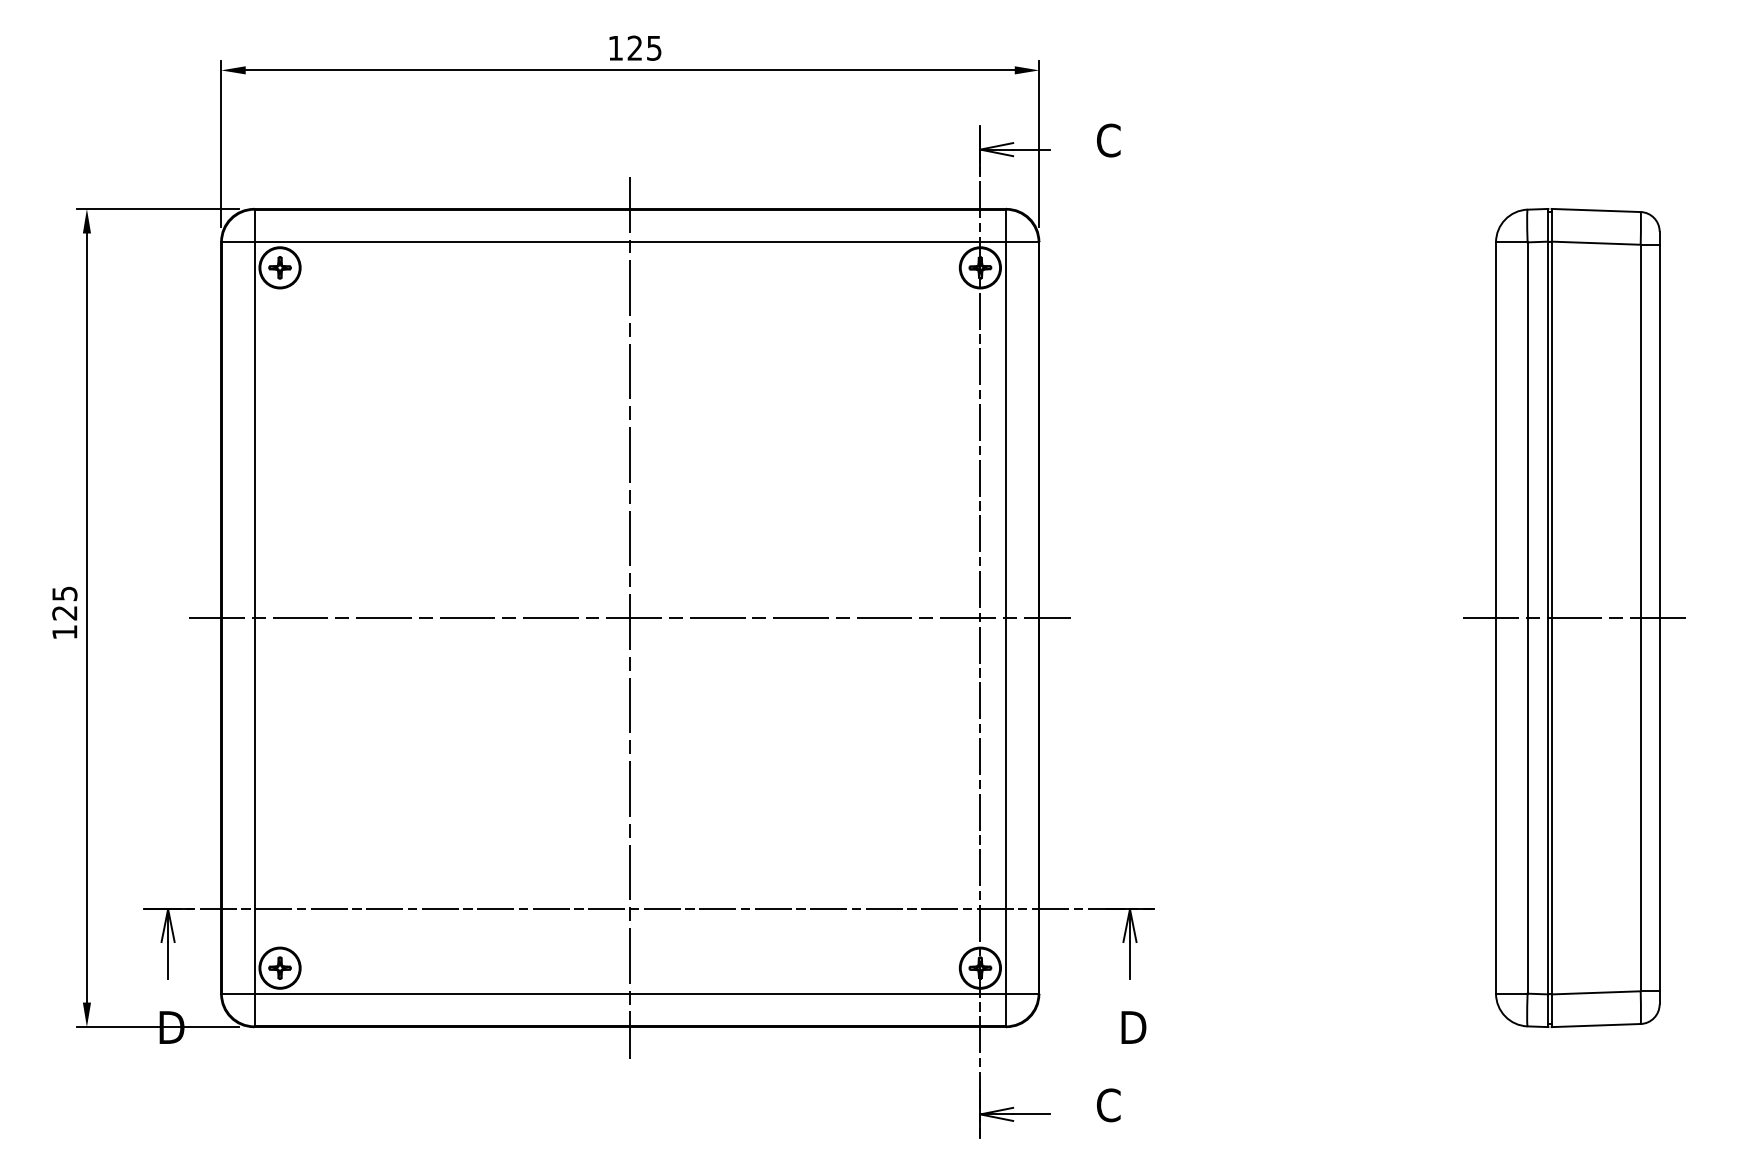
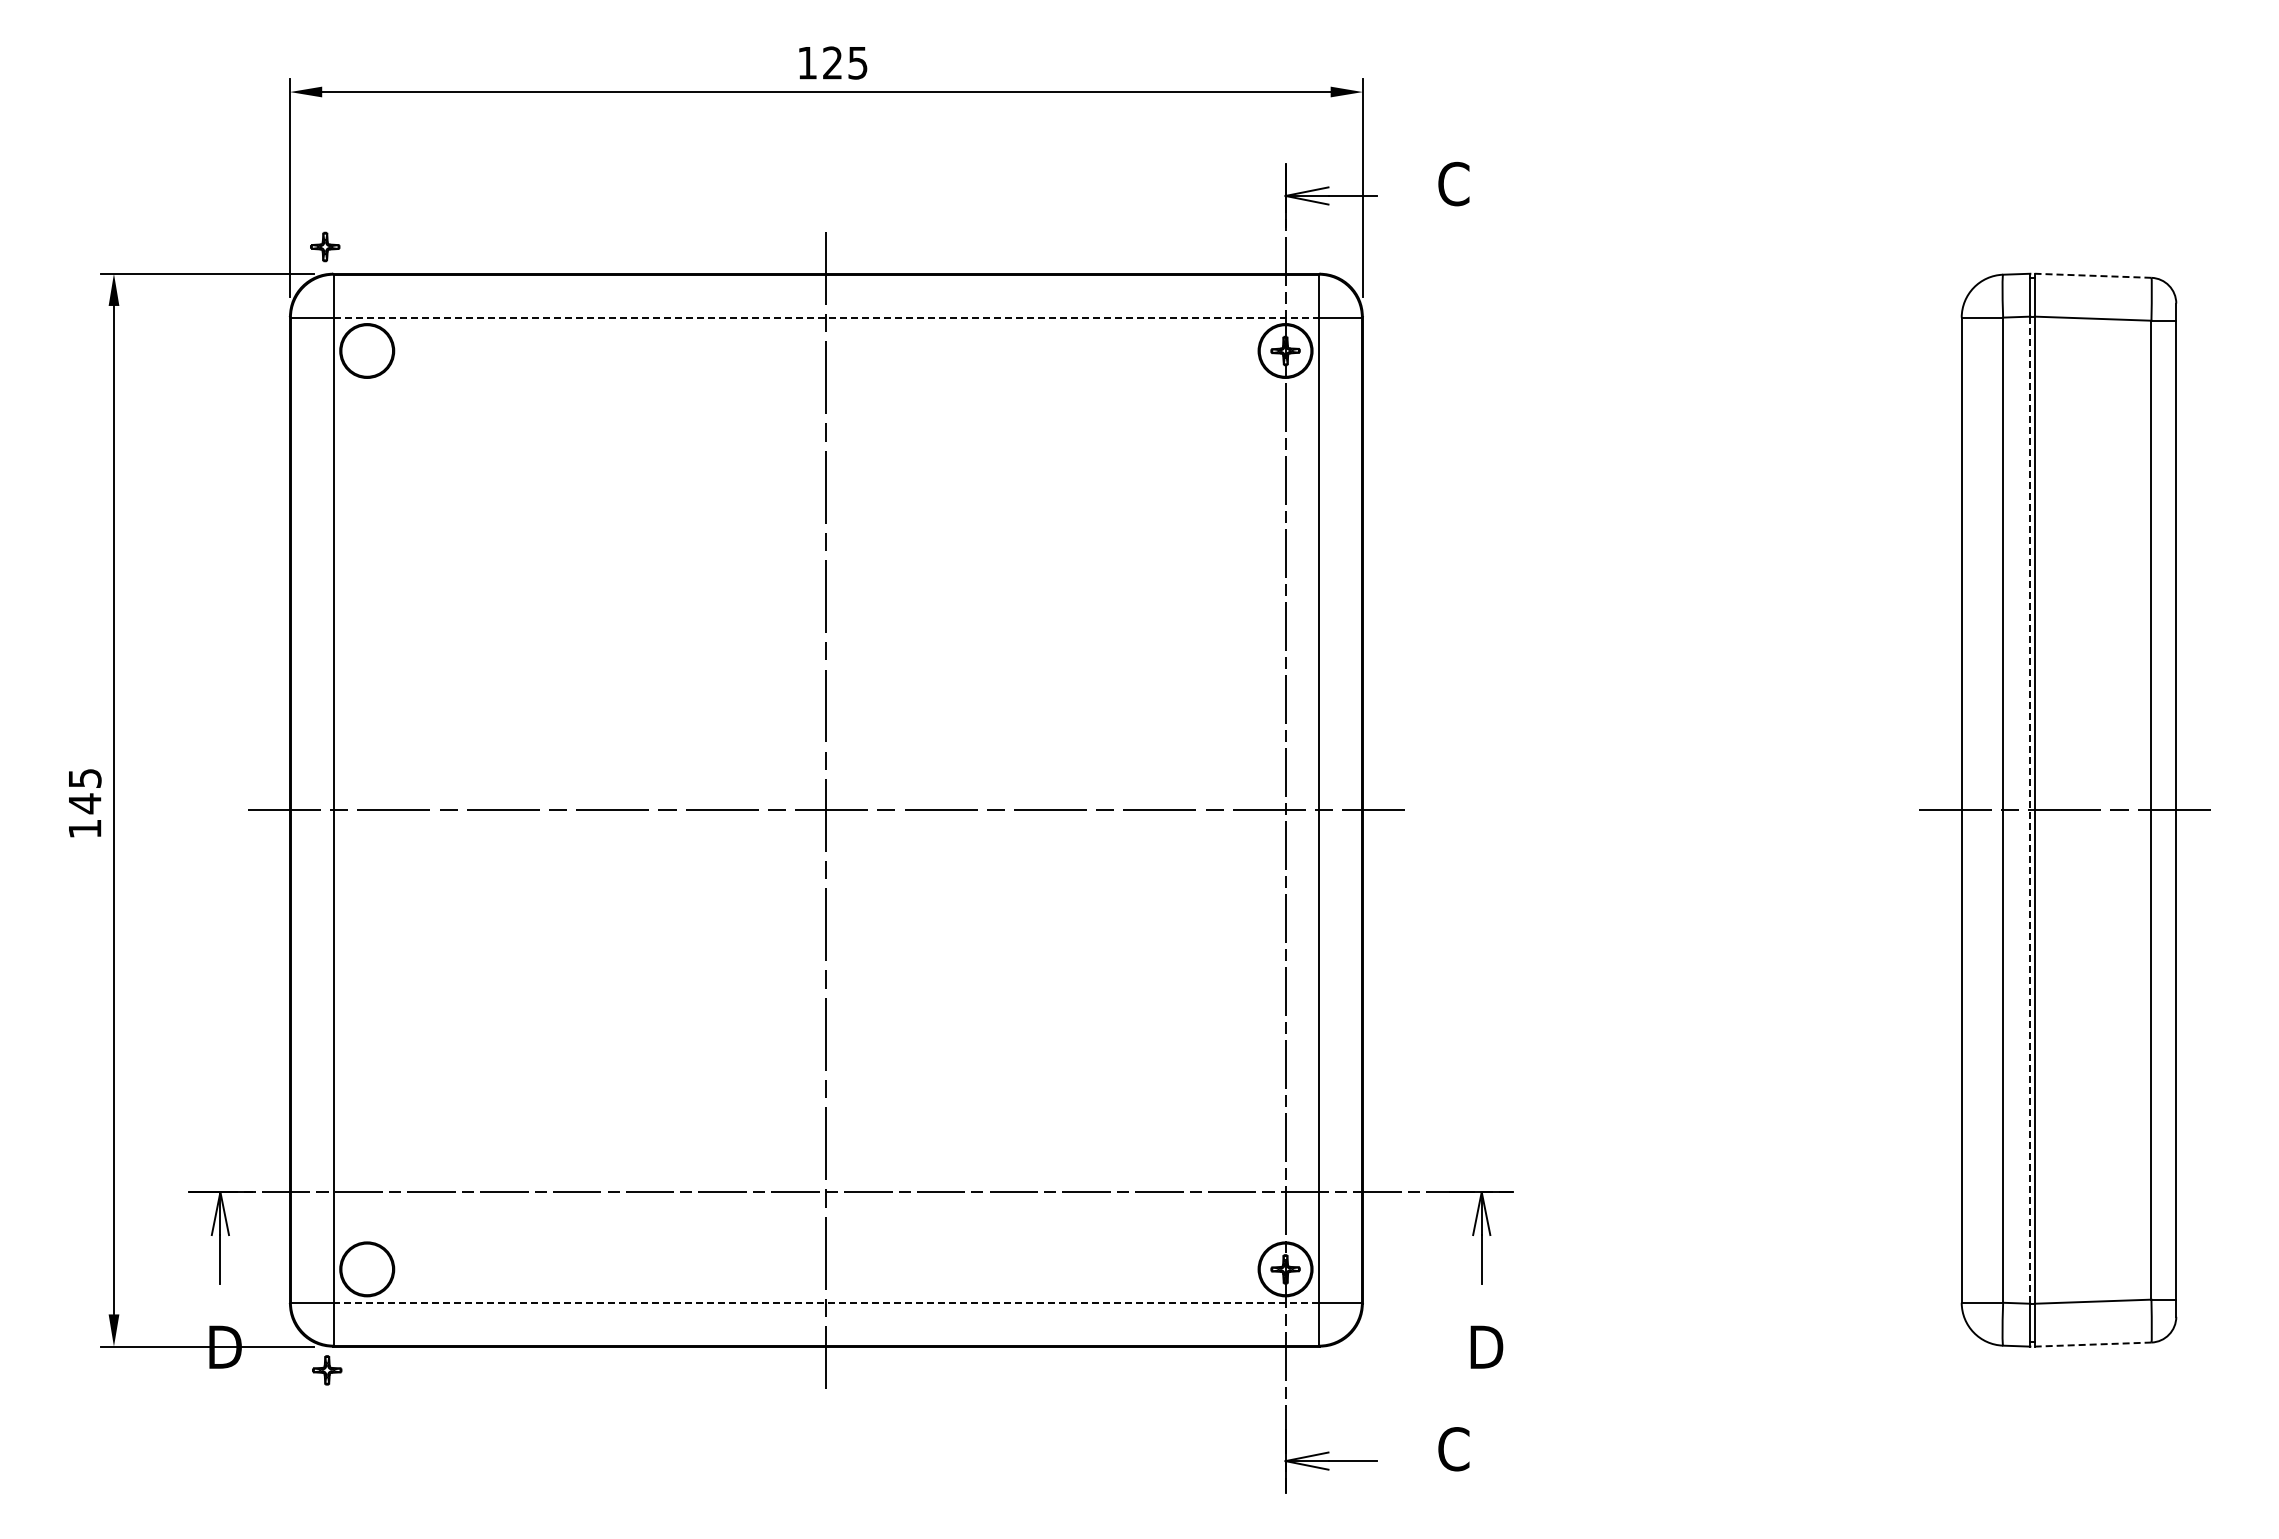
line: (1595, 210) -> (2092, 275), solid -> dashed
line: (630, 242) -> (826, 317), solid -> dashed
part: (280, 267) -> (325, 246), moved
text: (64, 612) -> (84, 803), 125 -> 145
line: (1548, 618) -> (2030, 810), solid -> dashed
part: (280, 968) -> (327, 1370), moved
line: (630, 993) -> (826, 1302), solid -> dashed
line: (1596, 1025) -> (2093, 1344), solid -> dashed

